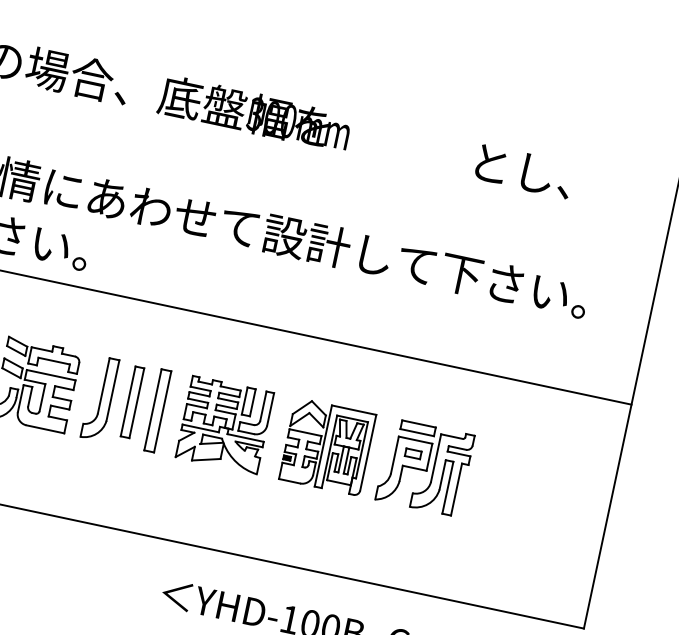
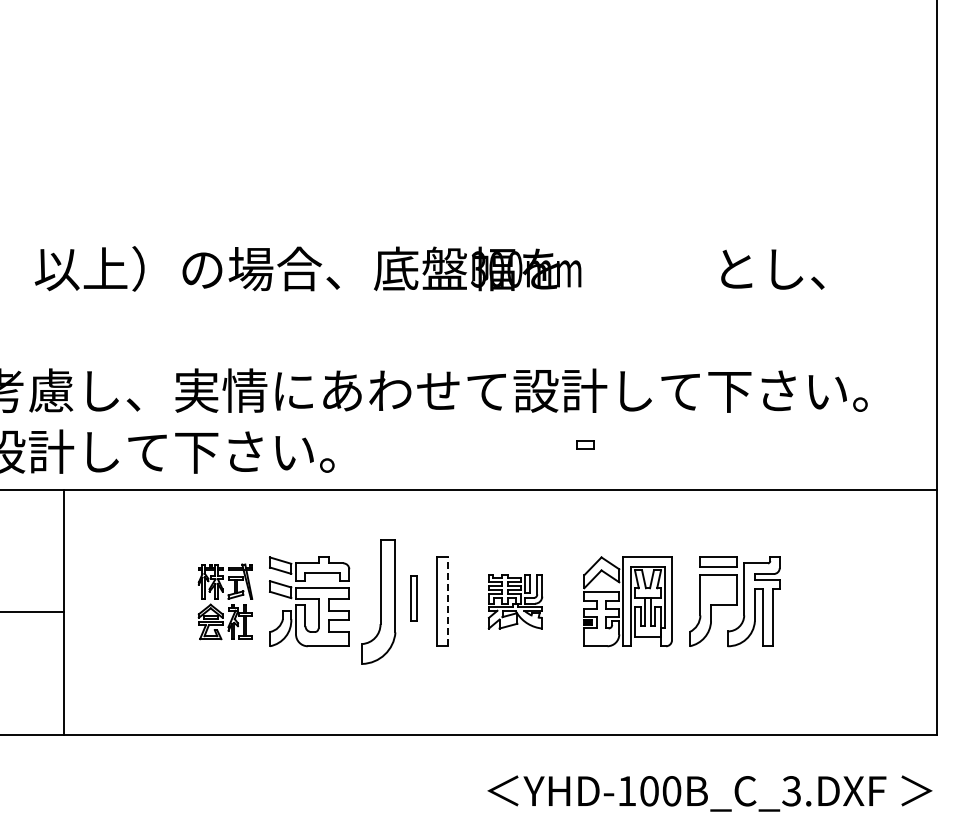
part: (99, 398) -> (378, 601), size x1.4
part: (132, 402) -> (413, 598), size x0.6
line: (162, 411) -> (447, 601), solid -> dashed
part: (224, 424) -> (515, 601), size x0.6
part: (413, 453) -> (585, 444), moved

